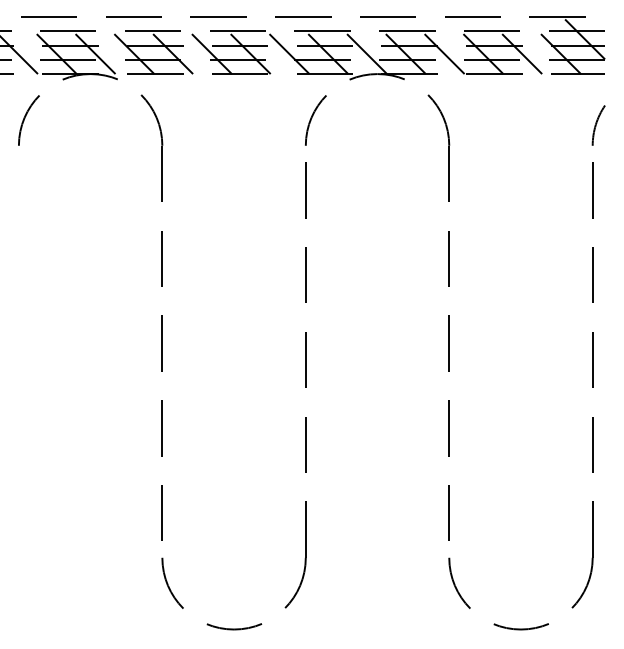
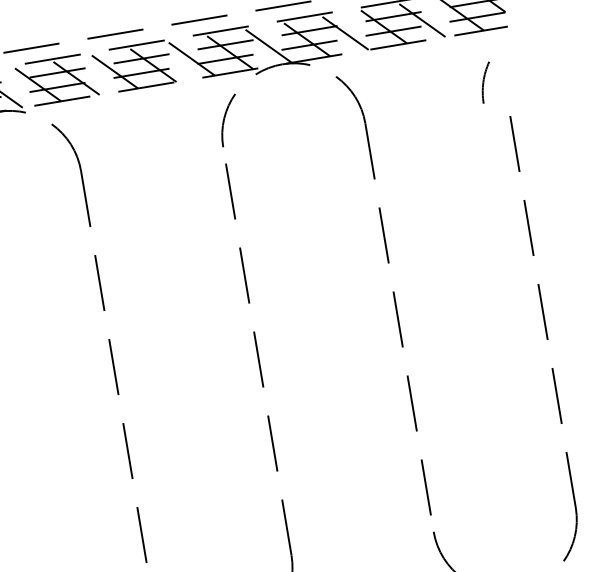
arc: (596, 125) -> (484, 82), moved

